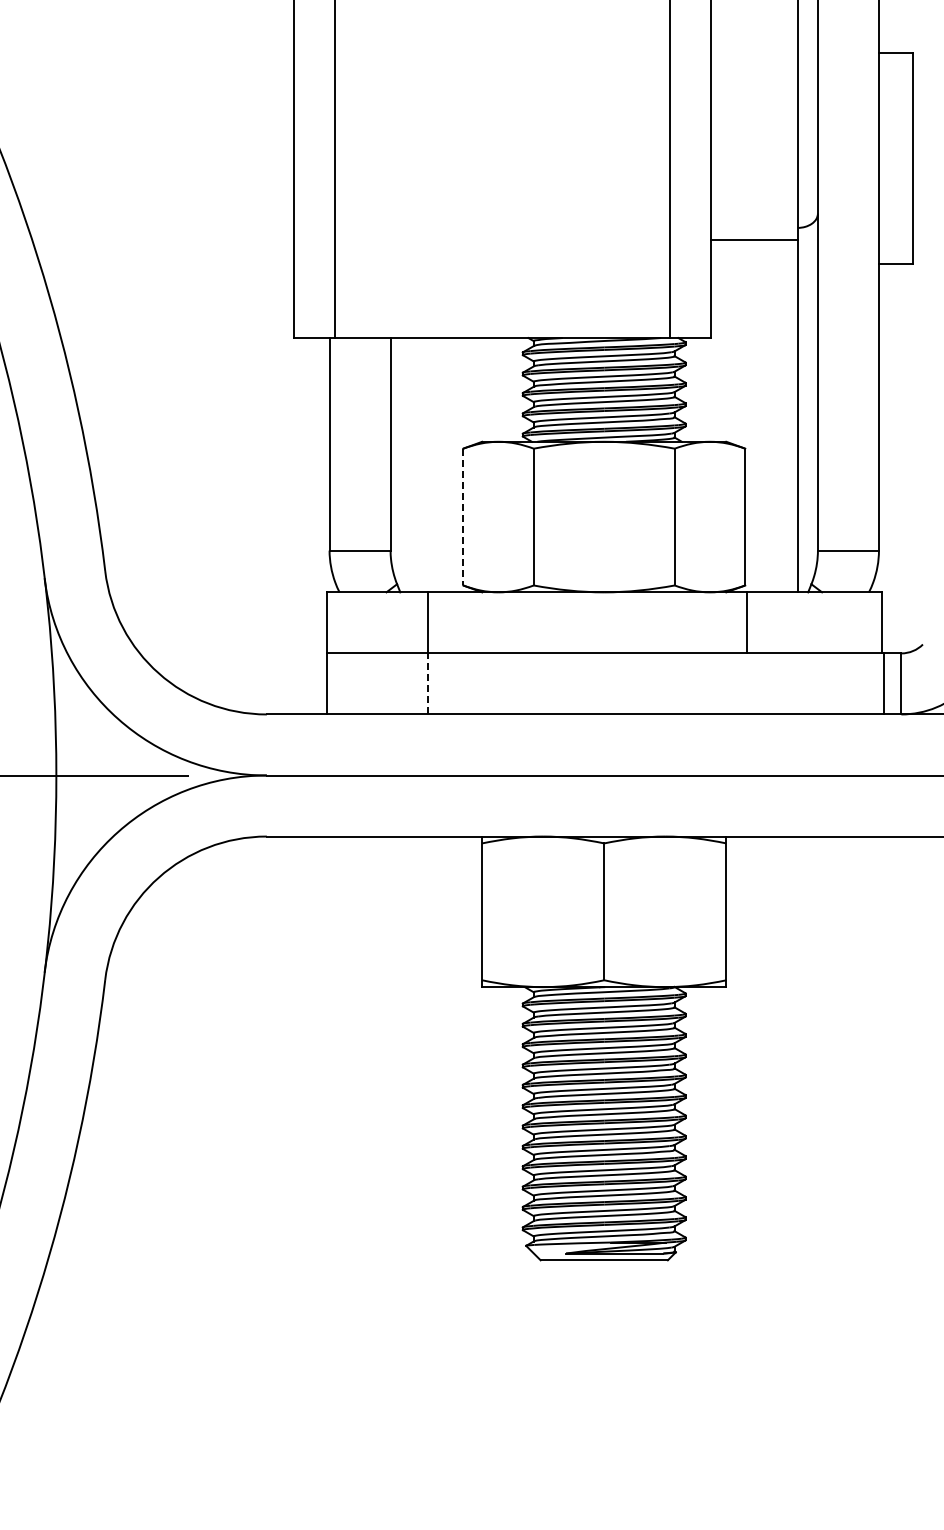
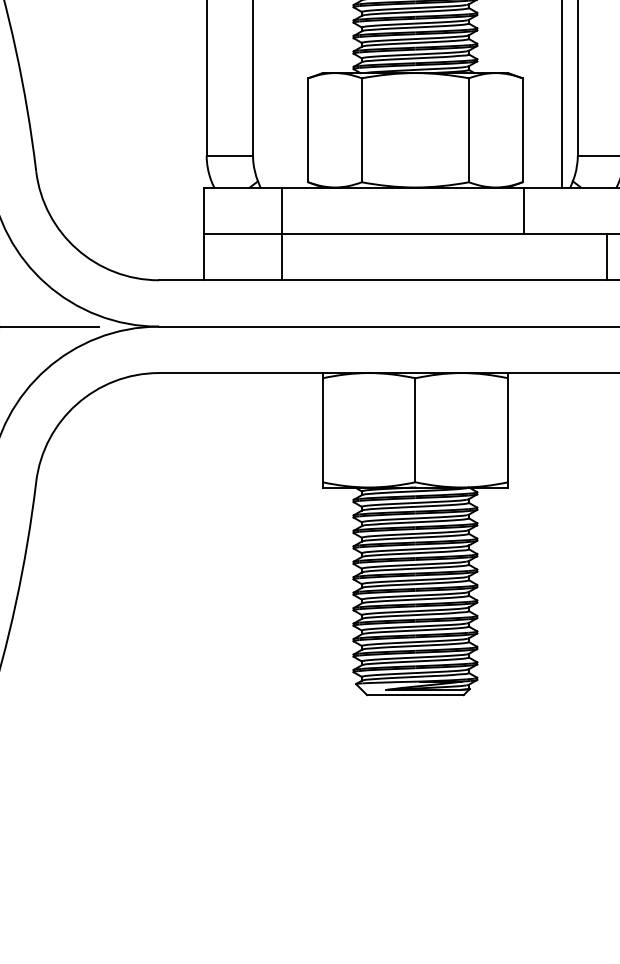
line: (463, 517) -> (308, 130), dashed -> solid
line: (428, 683) -> (281, 256), dashed -> solid
line: (856, 683) -> (607, 256), added

